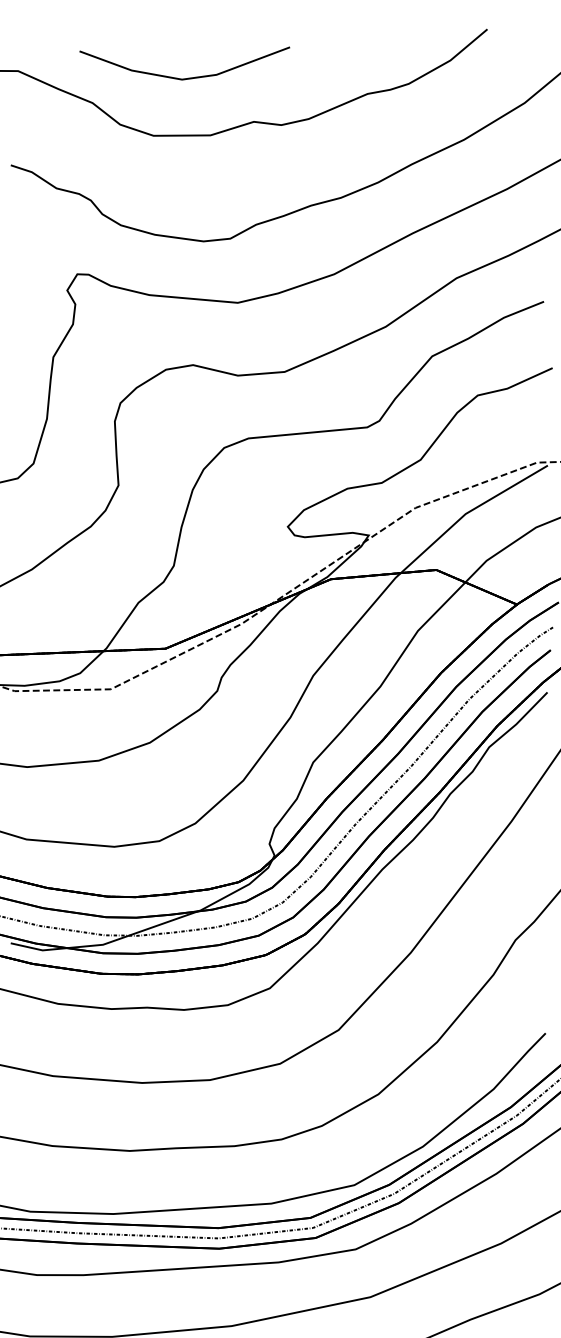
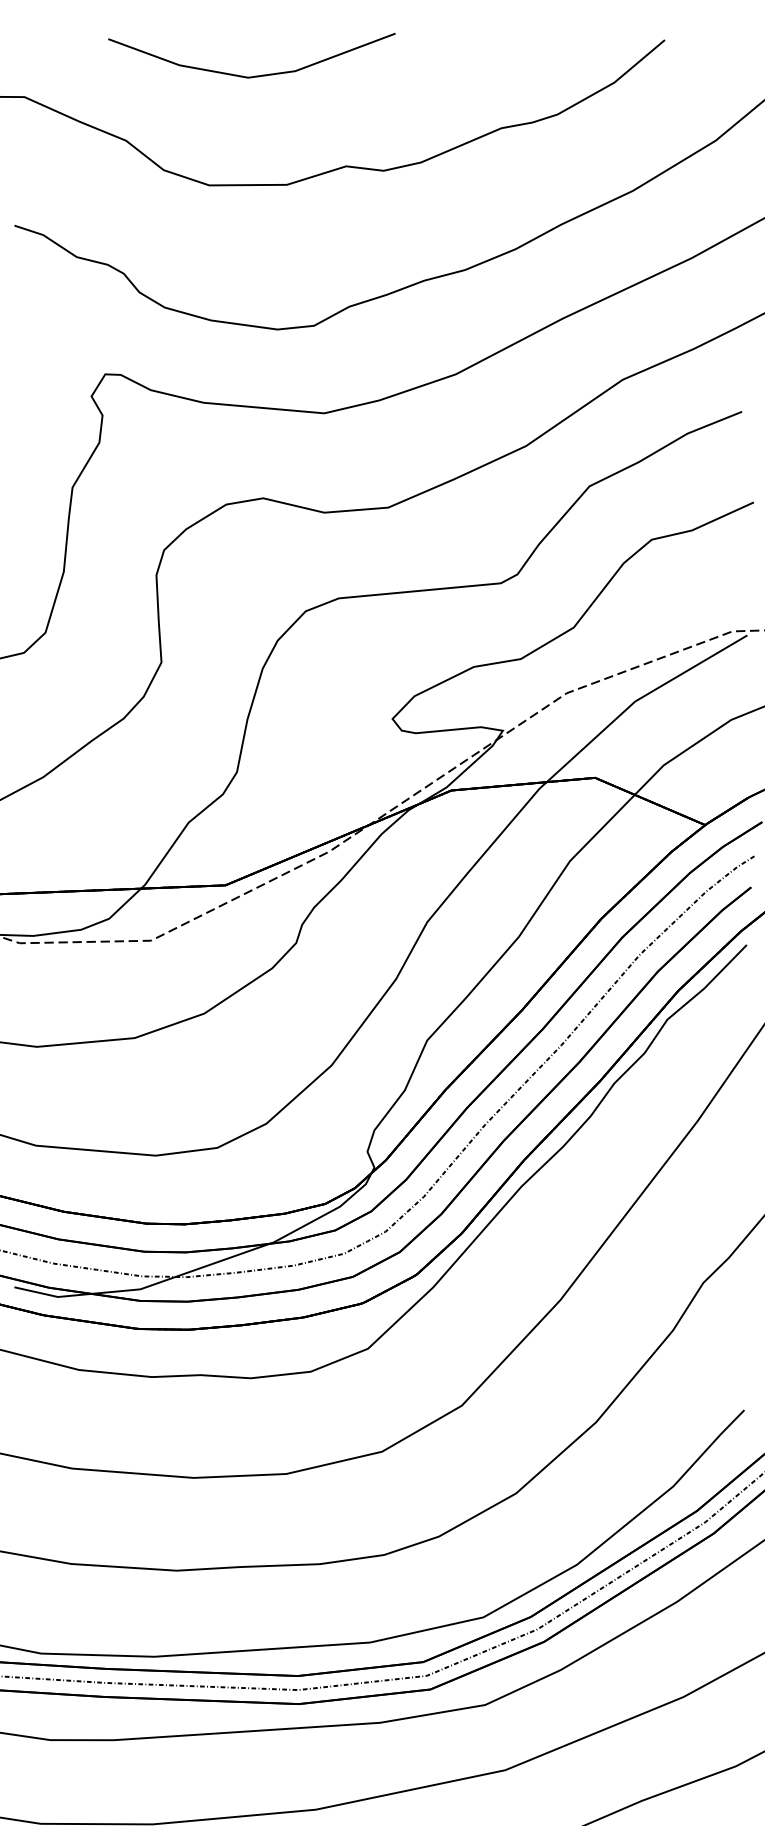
part: (187, 77) -> (255, 75), moved

